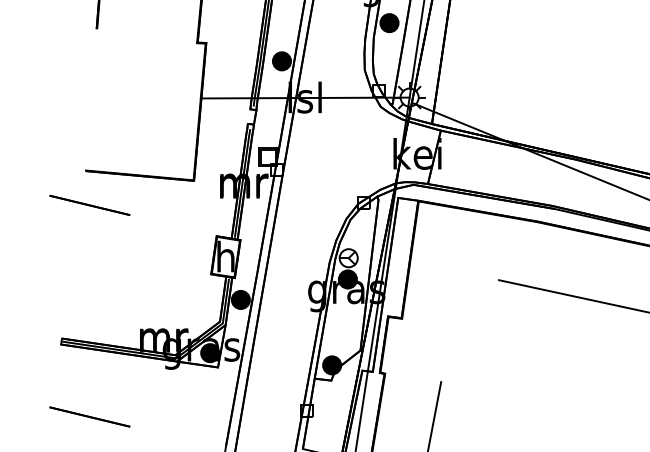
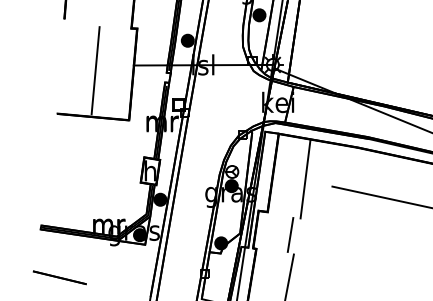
line: (143, 105) -> (95, 70), added
line: (89, 204) -> (59, 136), removed
line: (458, 269) -> (305, 179), added
line: (436, 352) -> (290, 234), added

